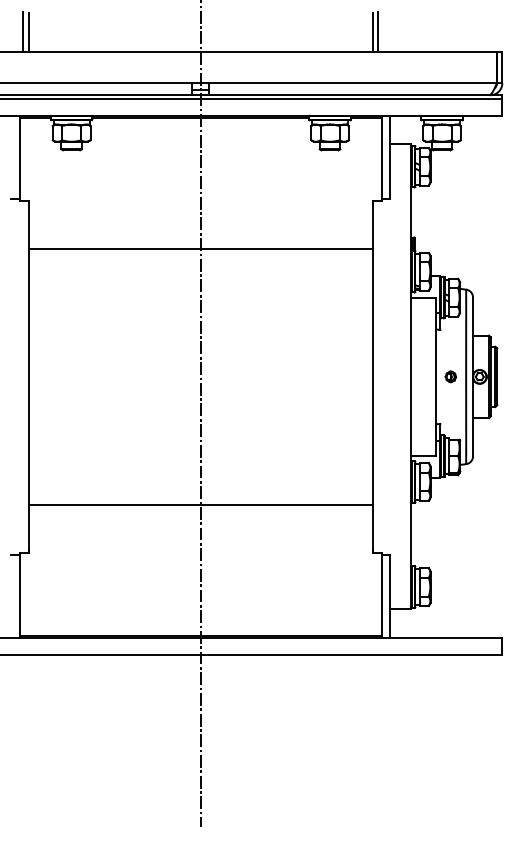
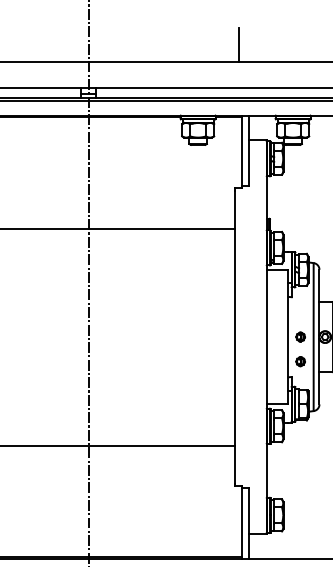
line: (373, 32) -> (235, 44), removed
part: (450, 405) -> (300, 361), added

